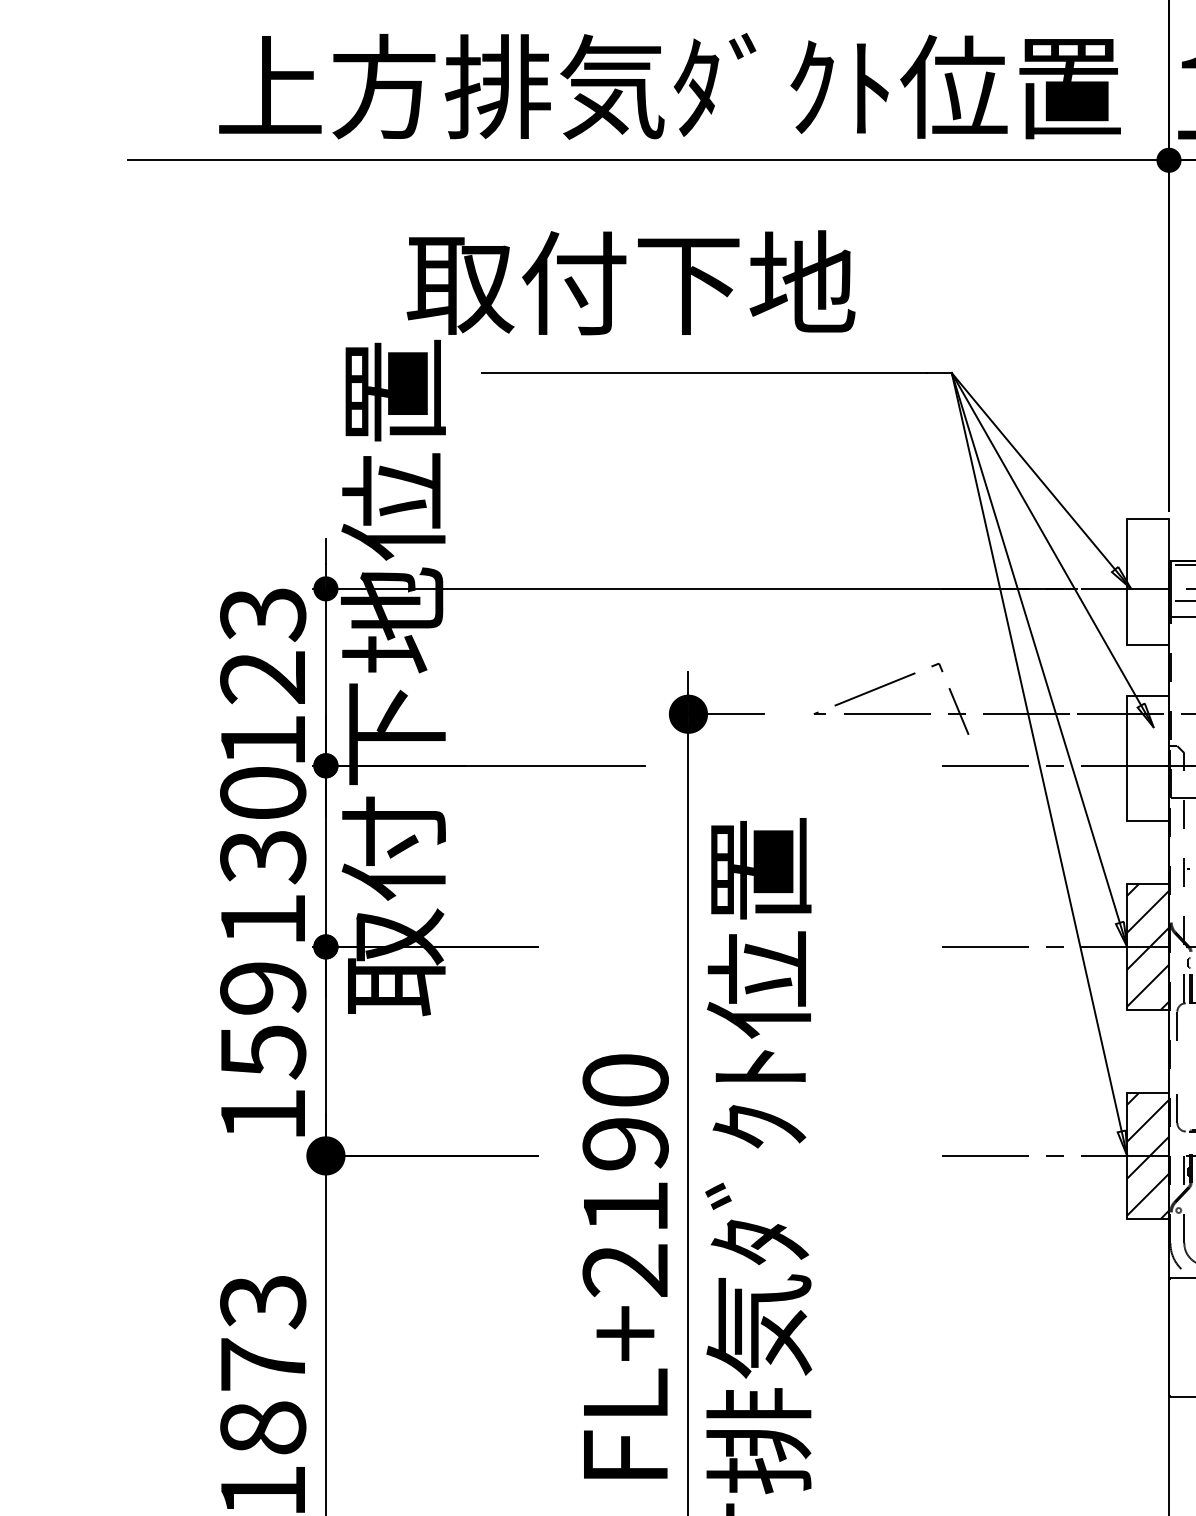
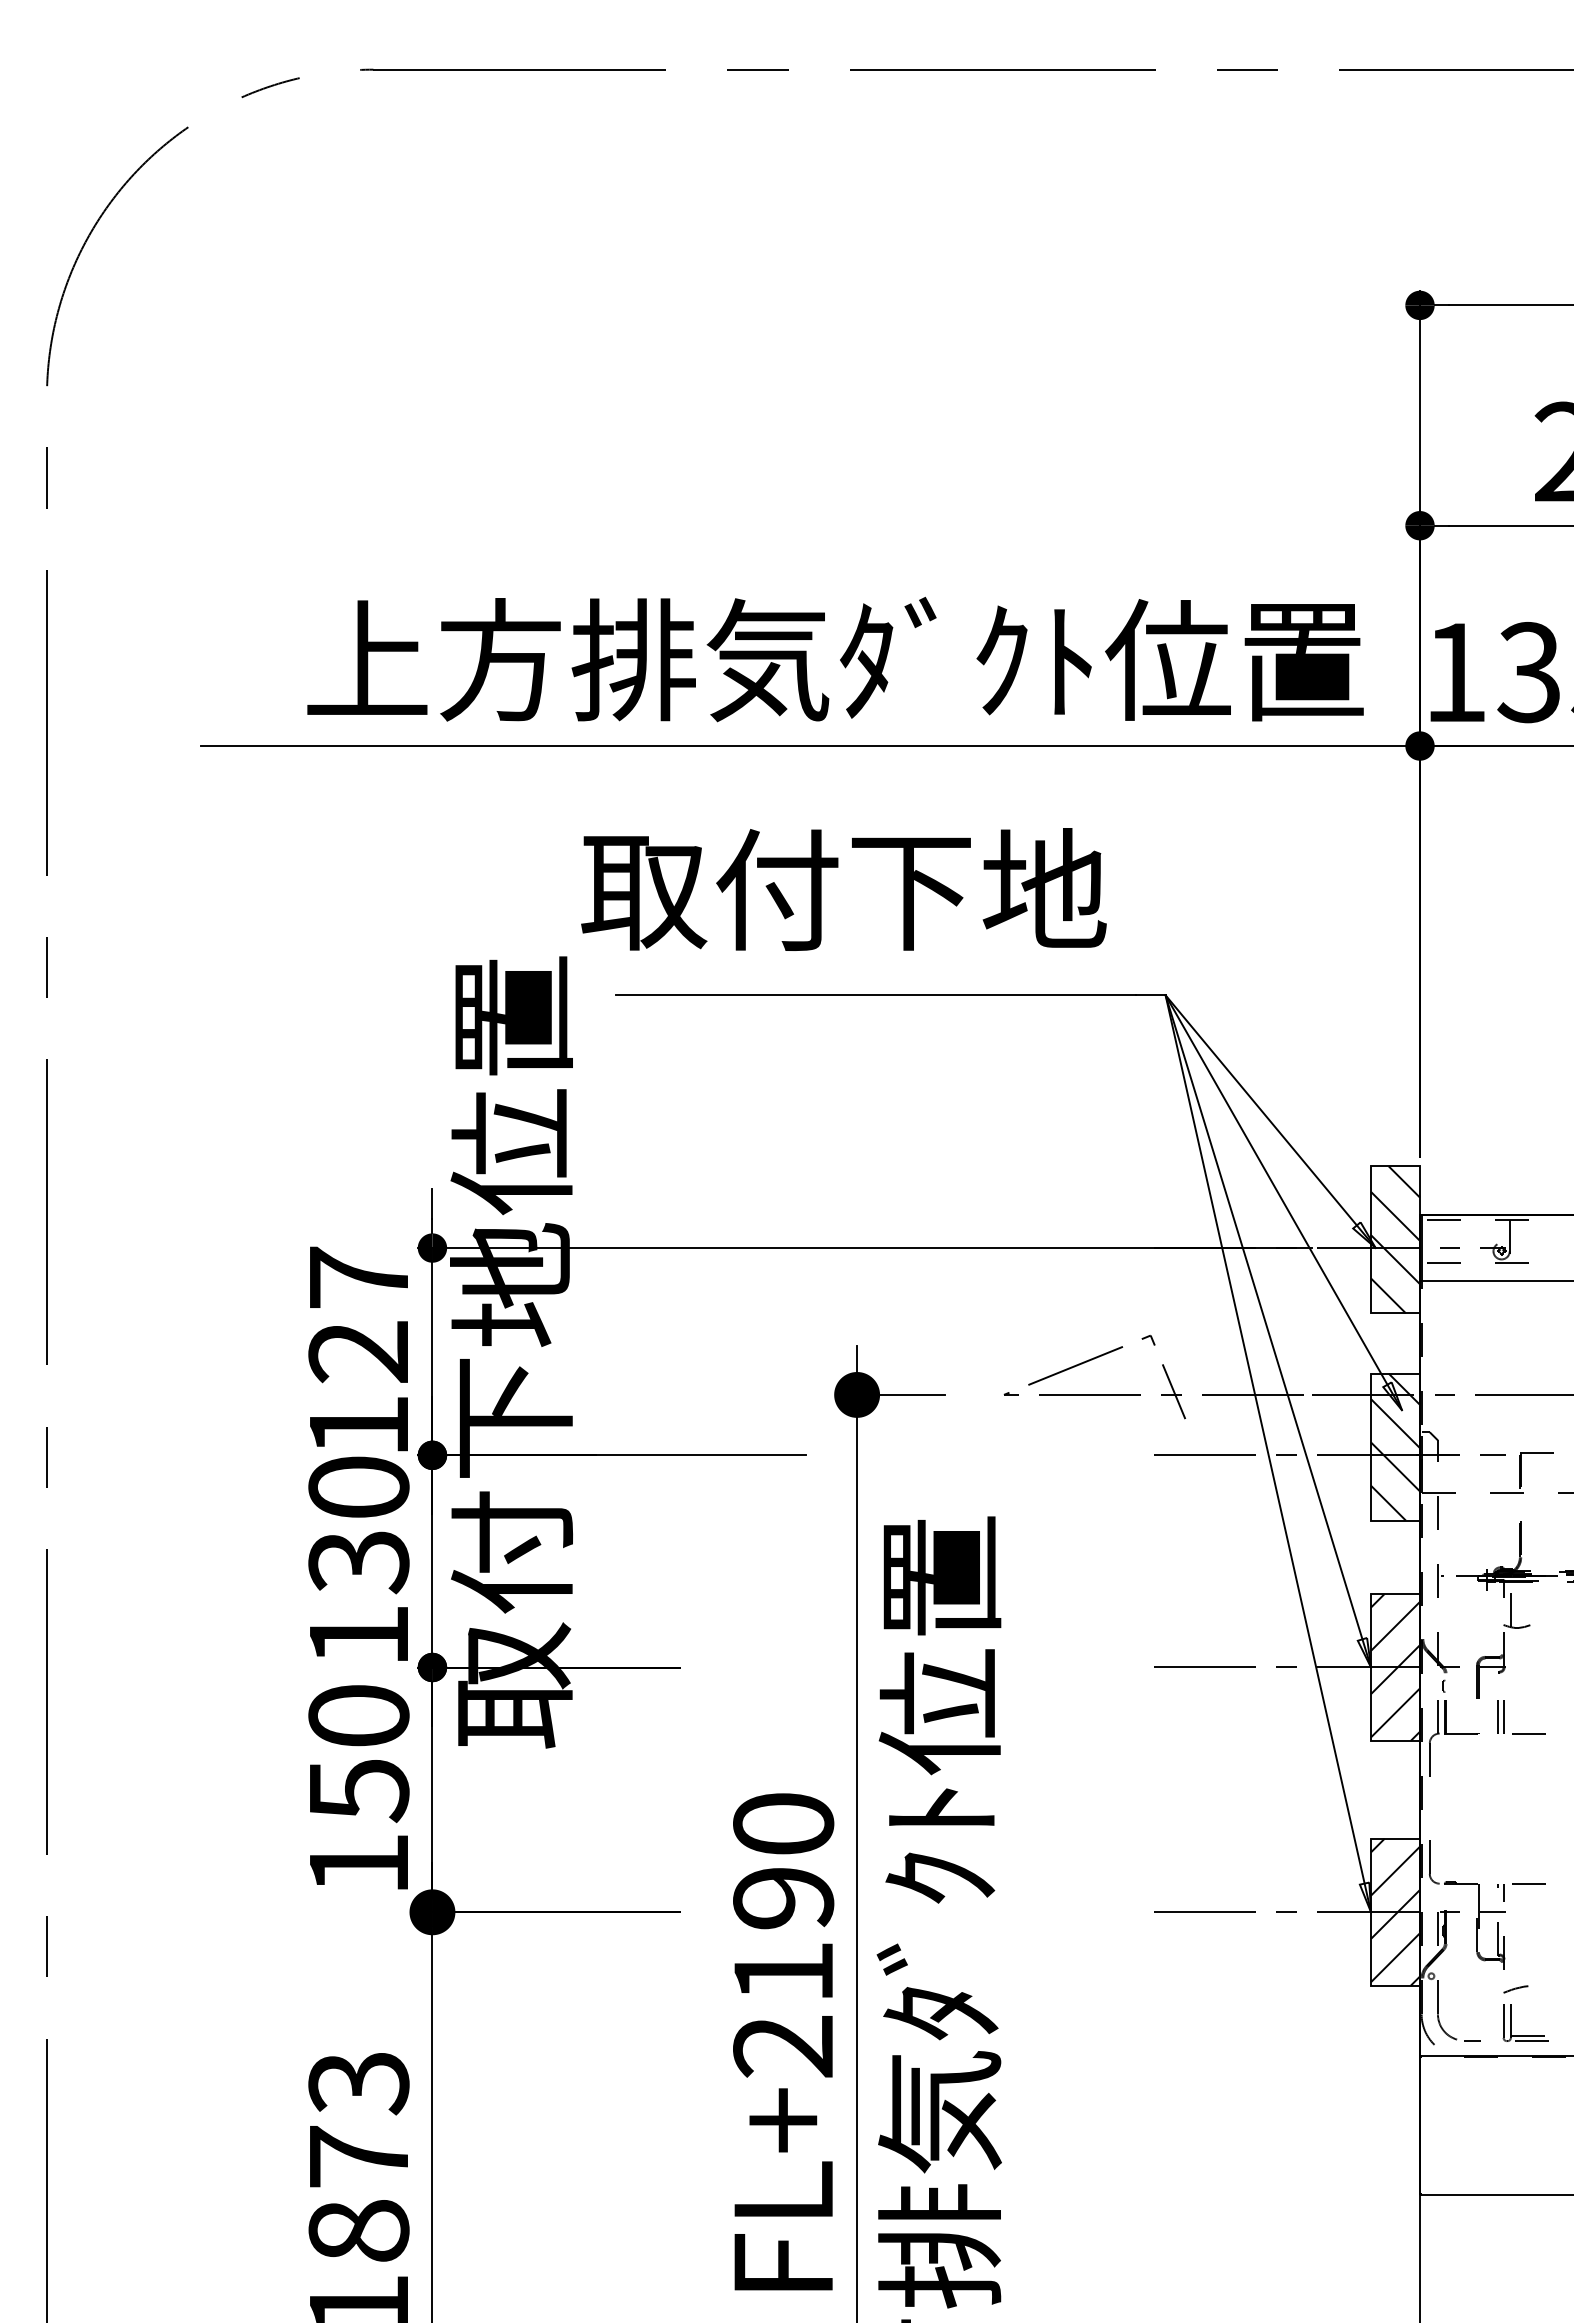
text: (630, 282) -> (843, 889), moved
hatch: (1148, 581) -> (1395, 1239), added
text: (262, 614) -> (358, 1278), 123 -> 127
hatch: (1148, 758) -> (1395, 1446), added
text: (262, 987) -> (358, 1715), 159 -> 150

